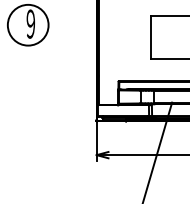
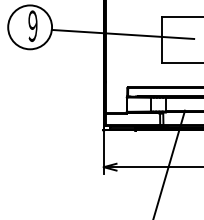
line: (114, 30) -> (122, 33), added

